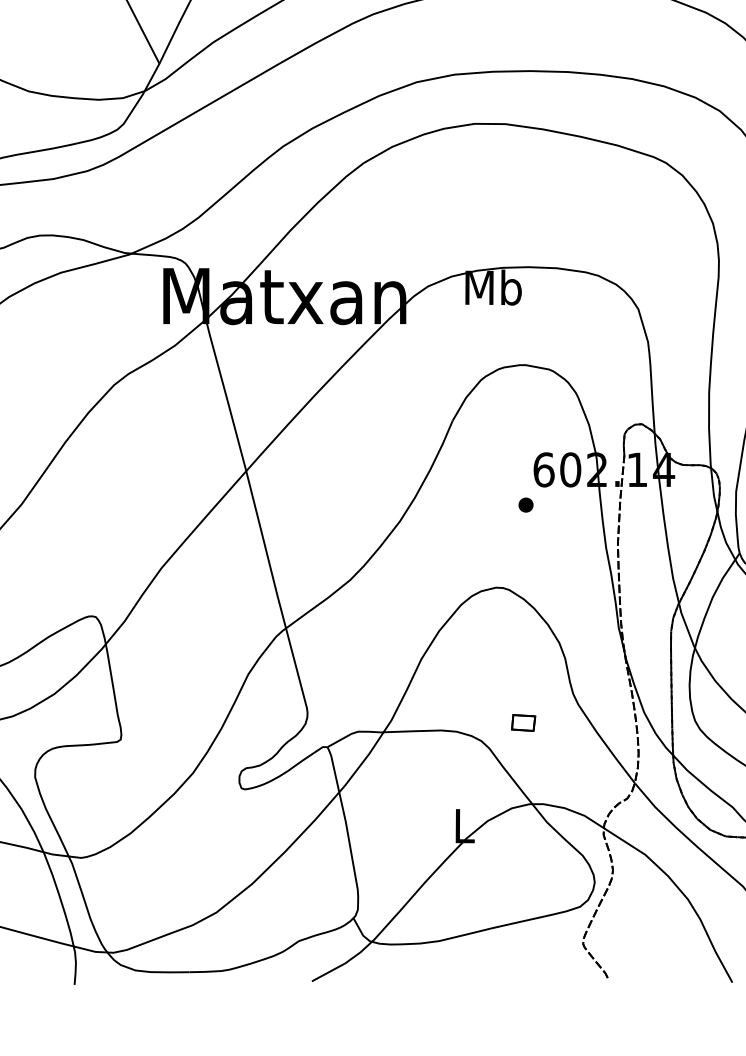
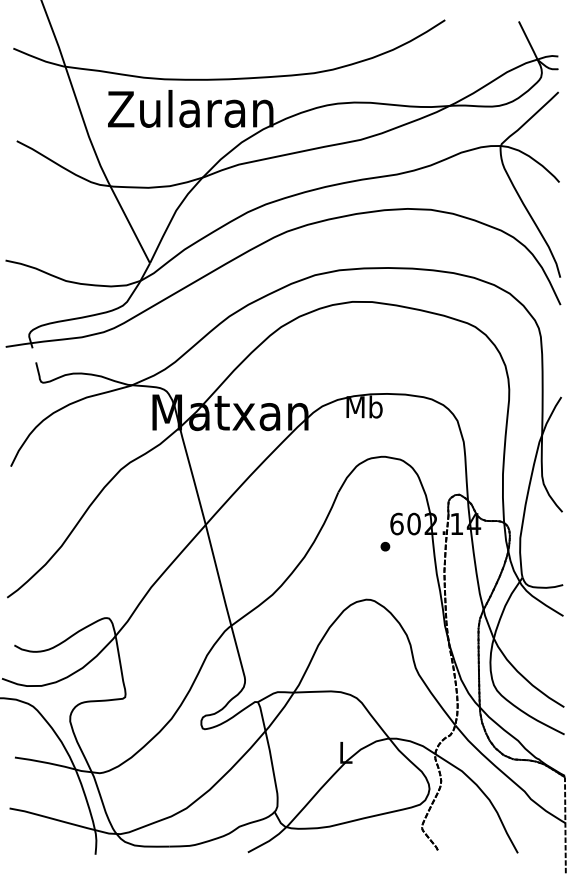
part: (523, 722) -> (383, 686), removed

